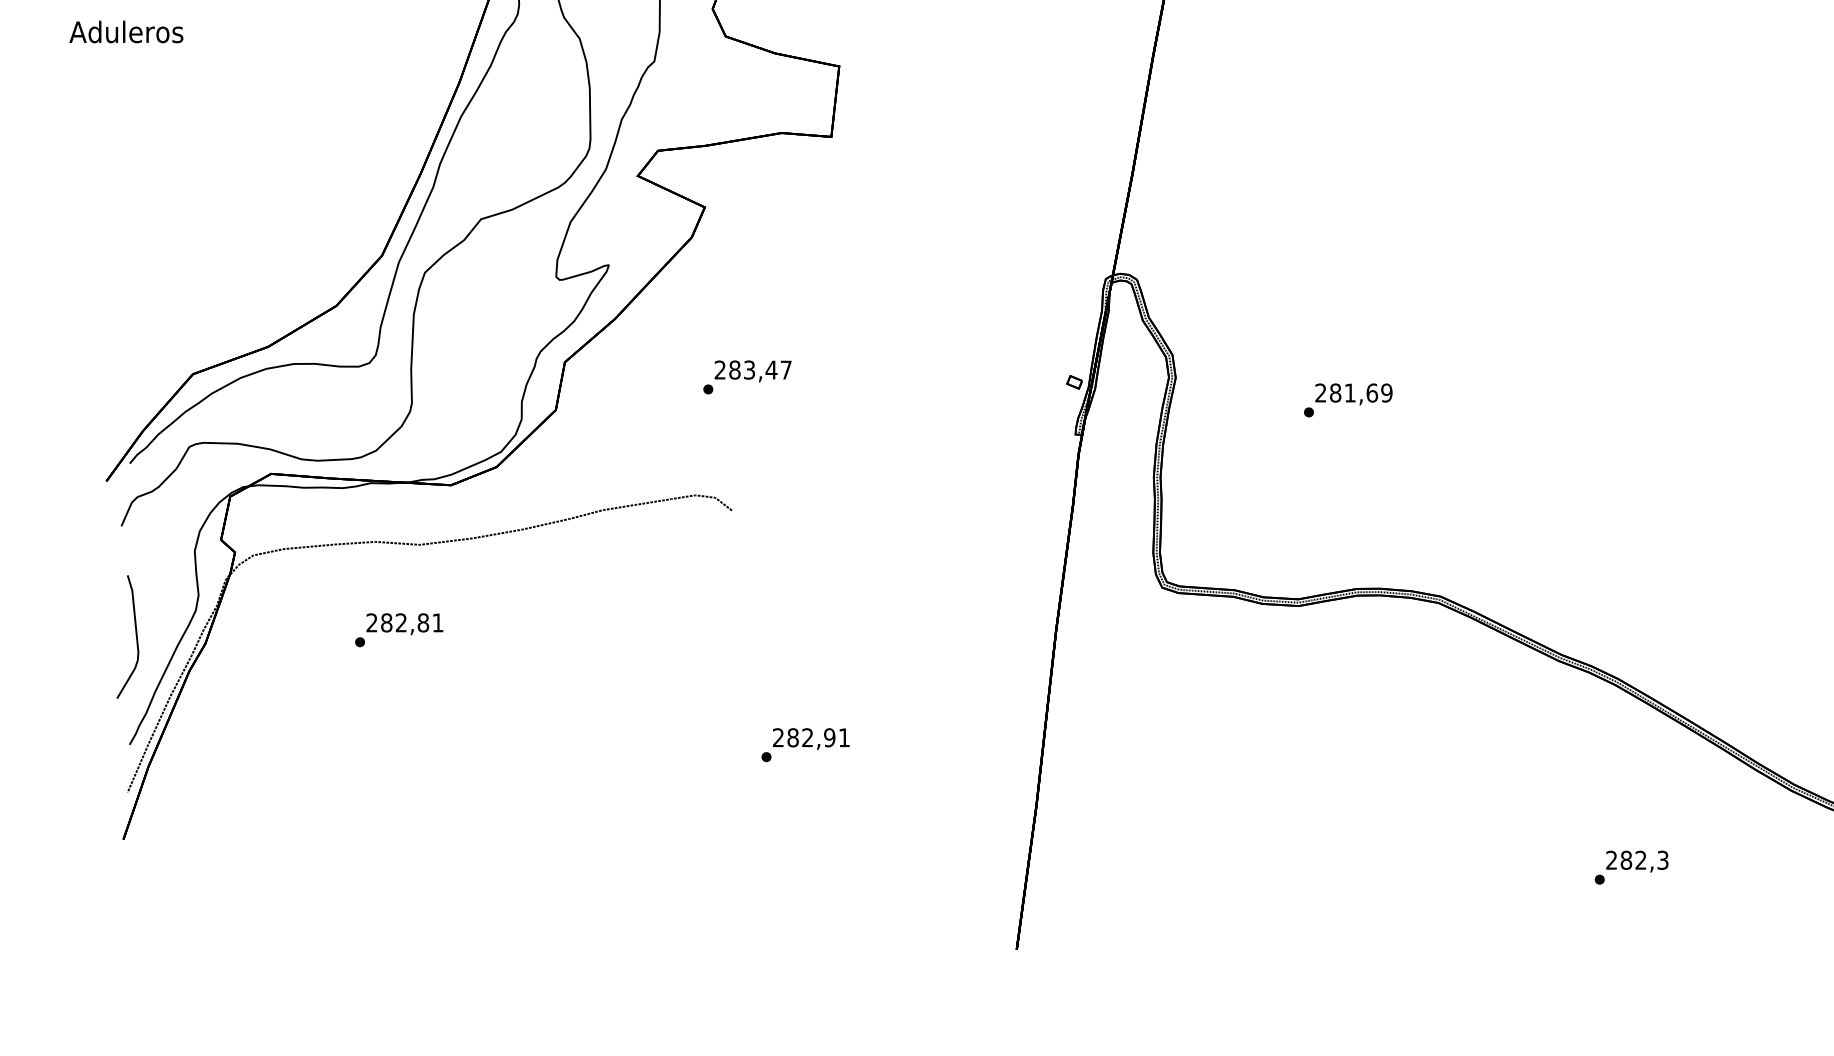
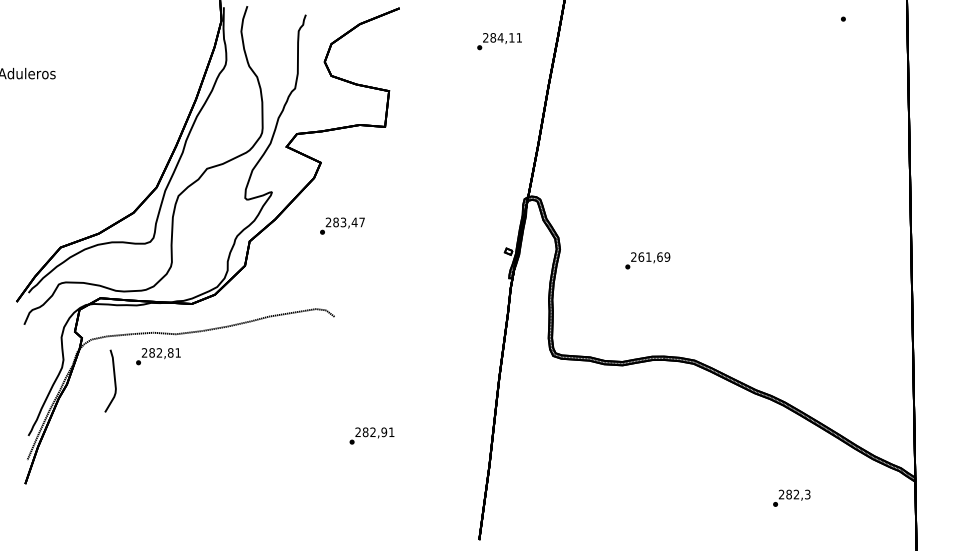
text: (747, 376) -> (342, 225), moved
text: (1335, 391) -> (641, 256), 281,69 -> 261,69
text: (399, 629) -> (158, 356), moved
curve: (135, 635) -> (114, 380), moved

